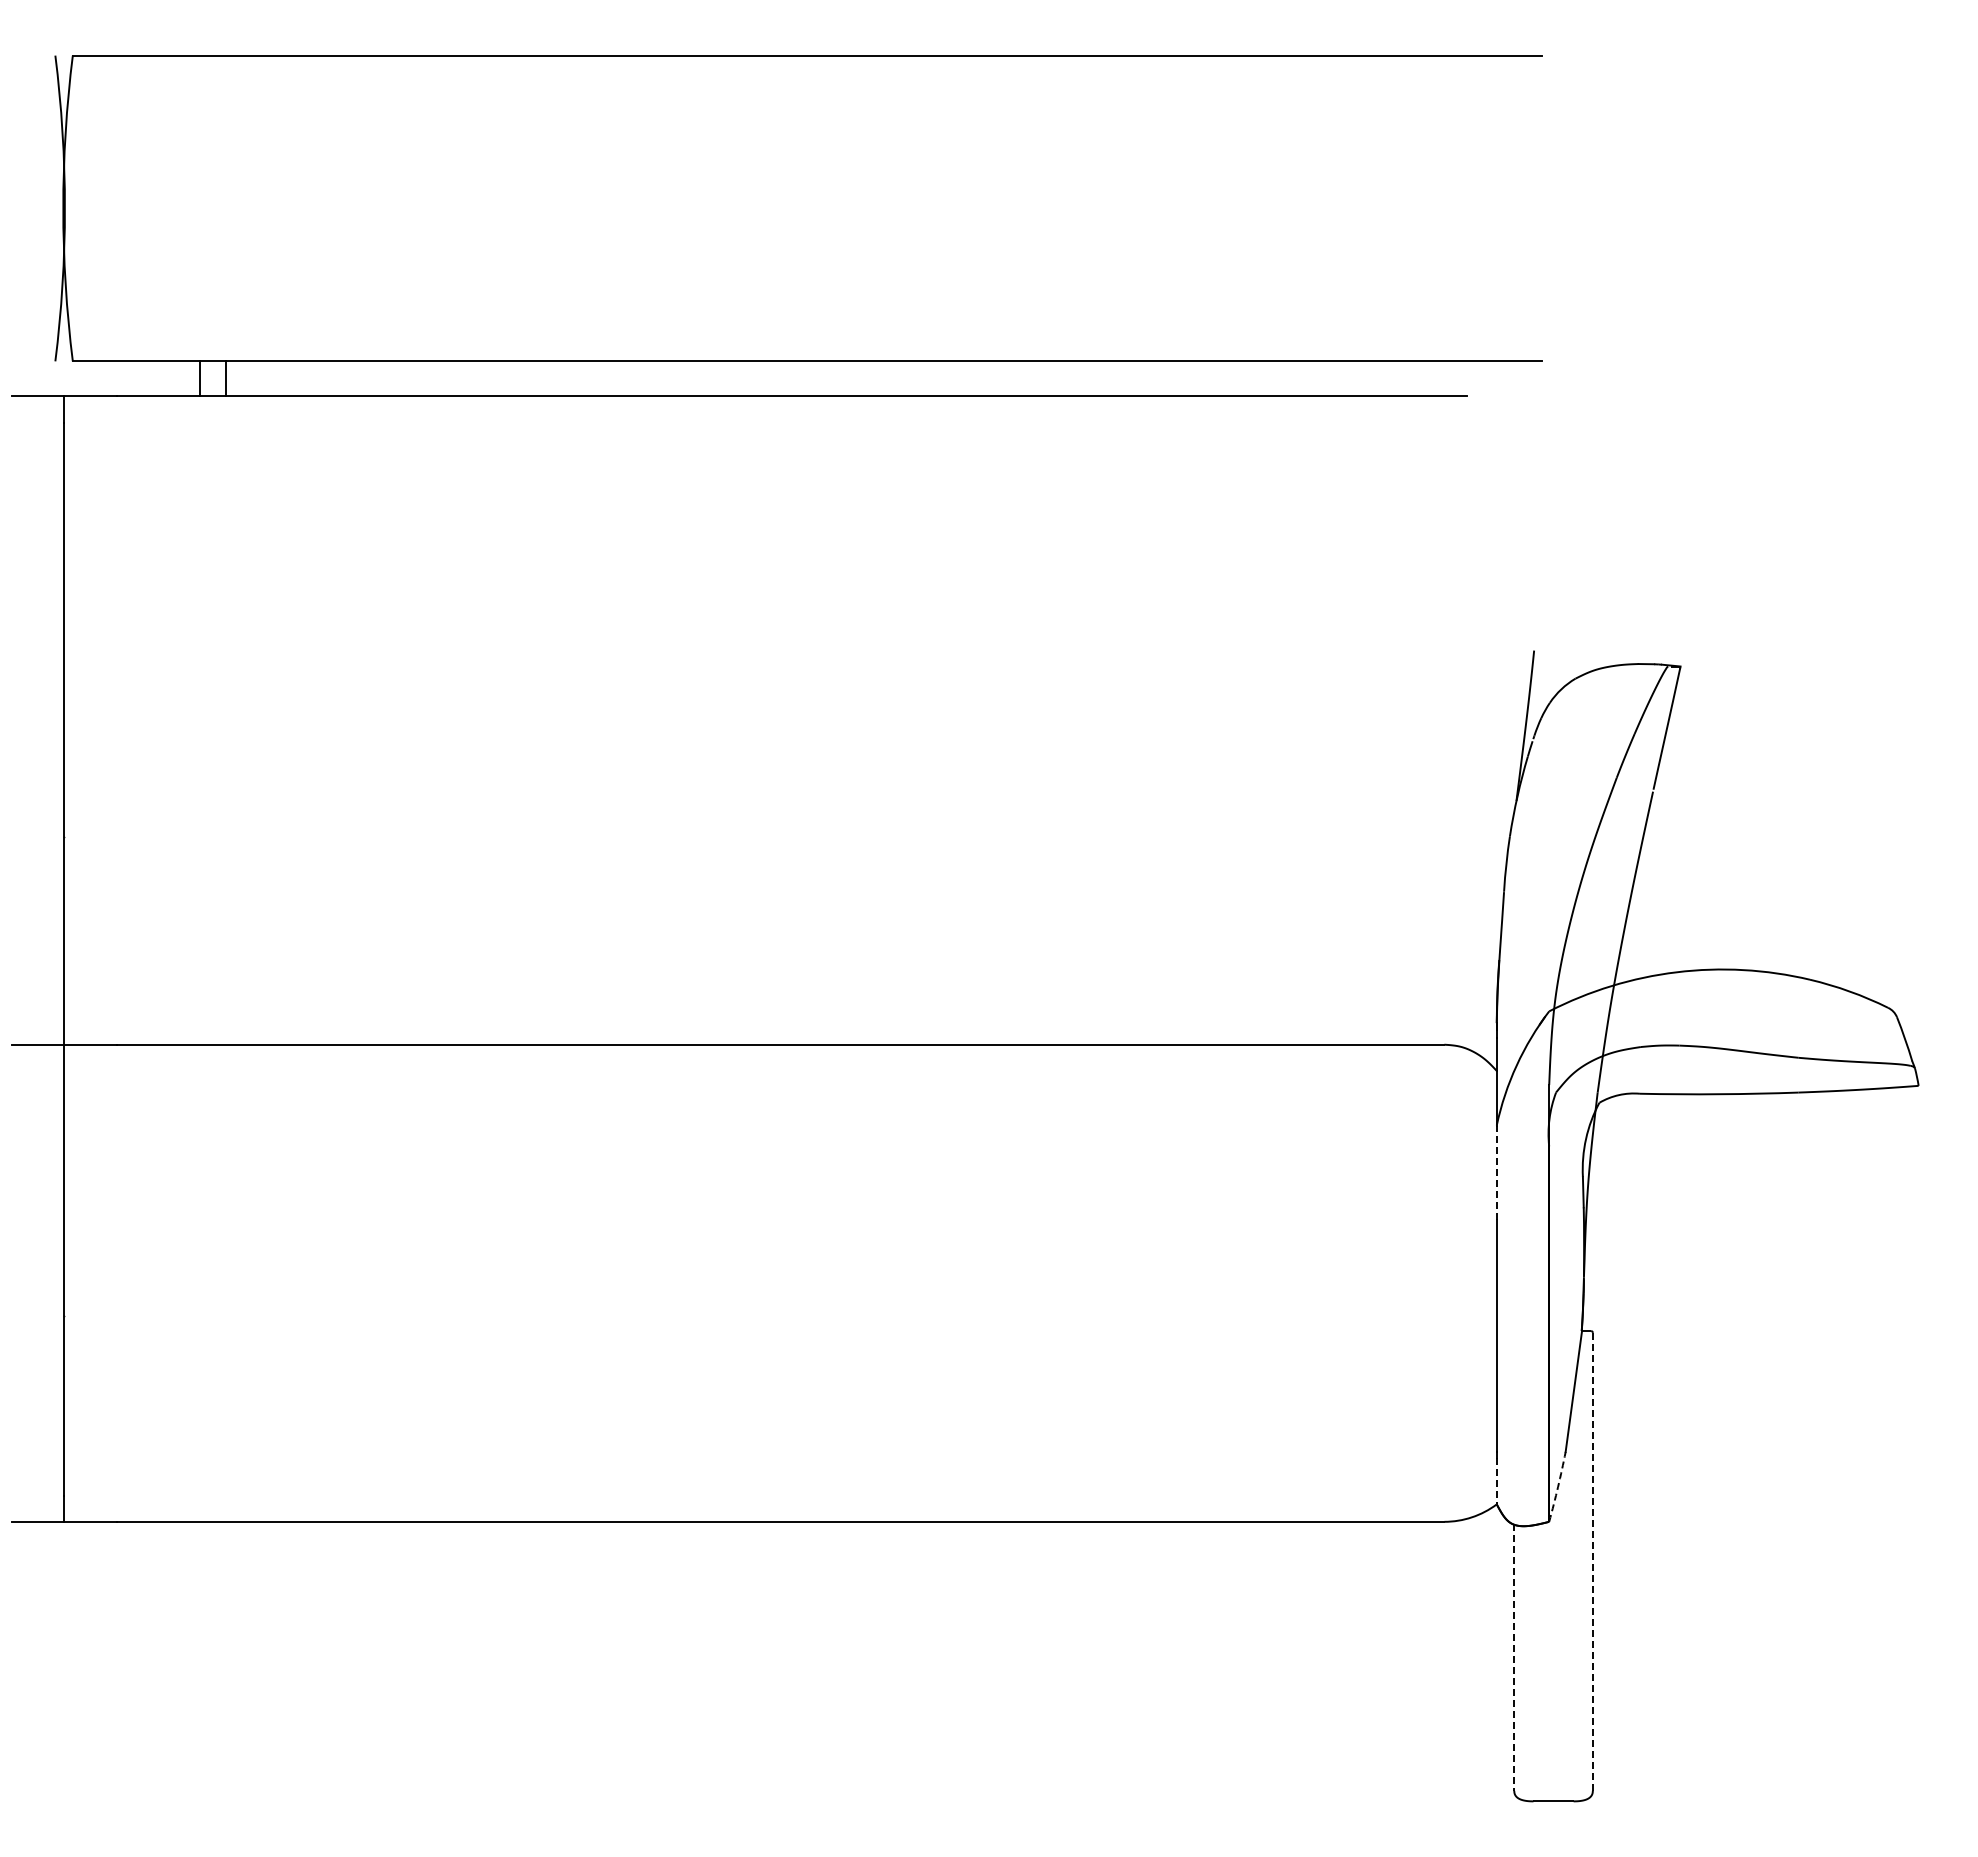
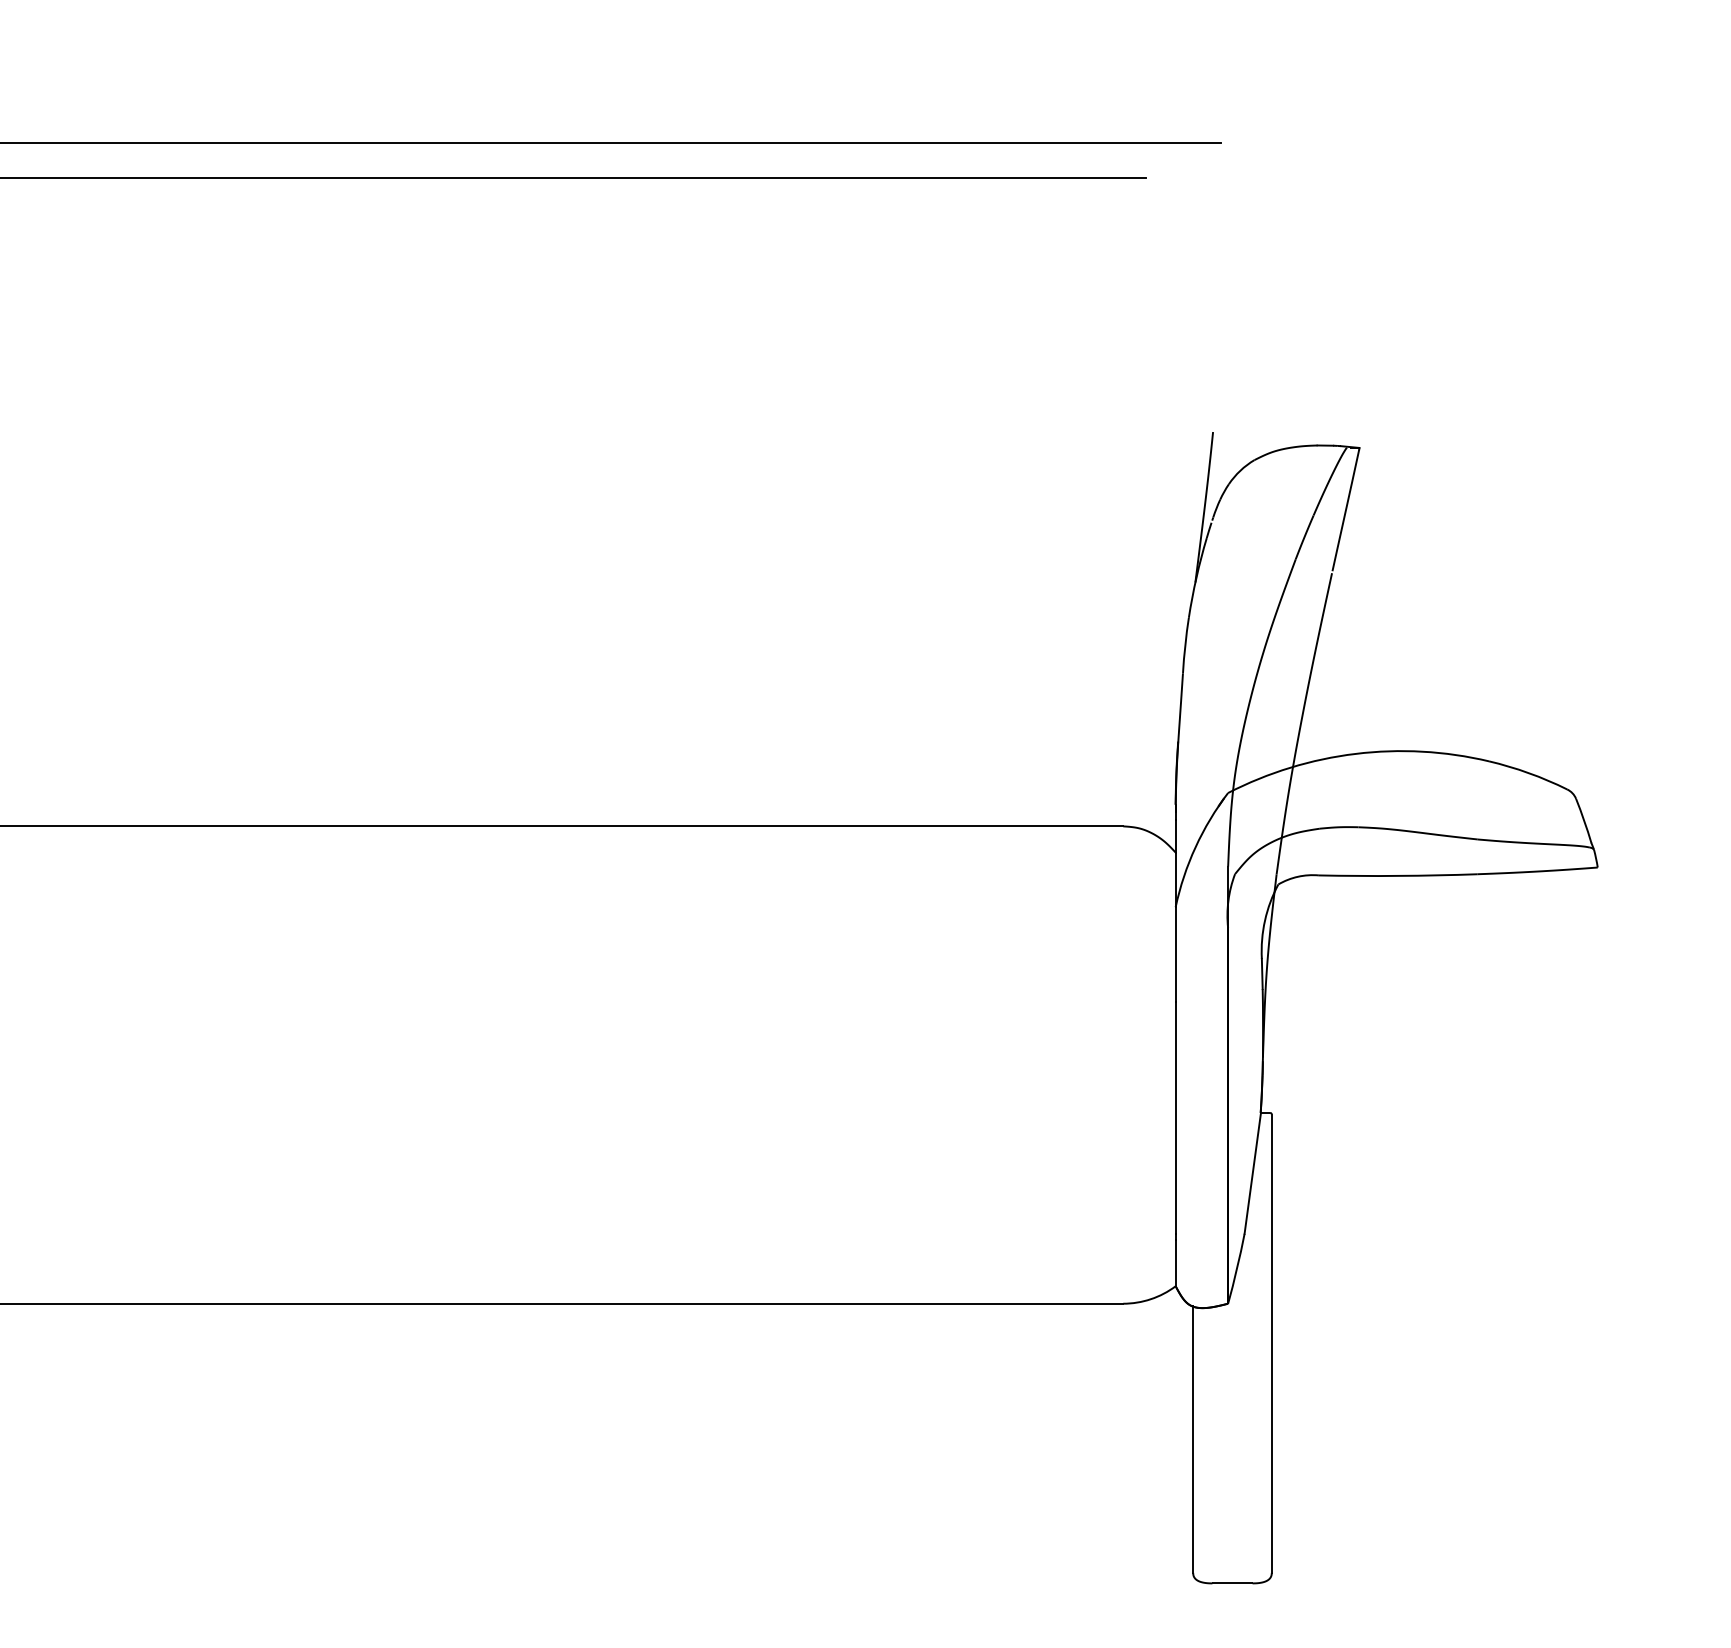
line: (1496, 1172) -> (1175, 954), dashed -> solid
line: (1496, 1481) -> (1175, 1263), dashed -> solid
arc: (1558, 1487) -> (1237, 1269), dashed -> solid
line: (1592, 1562) -> (1271, 1344), dashed -> solid
line: (1514, 1657) -> (1193, 1439), dashed -> solid

